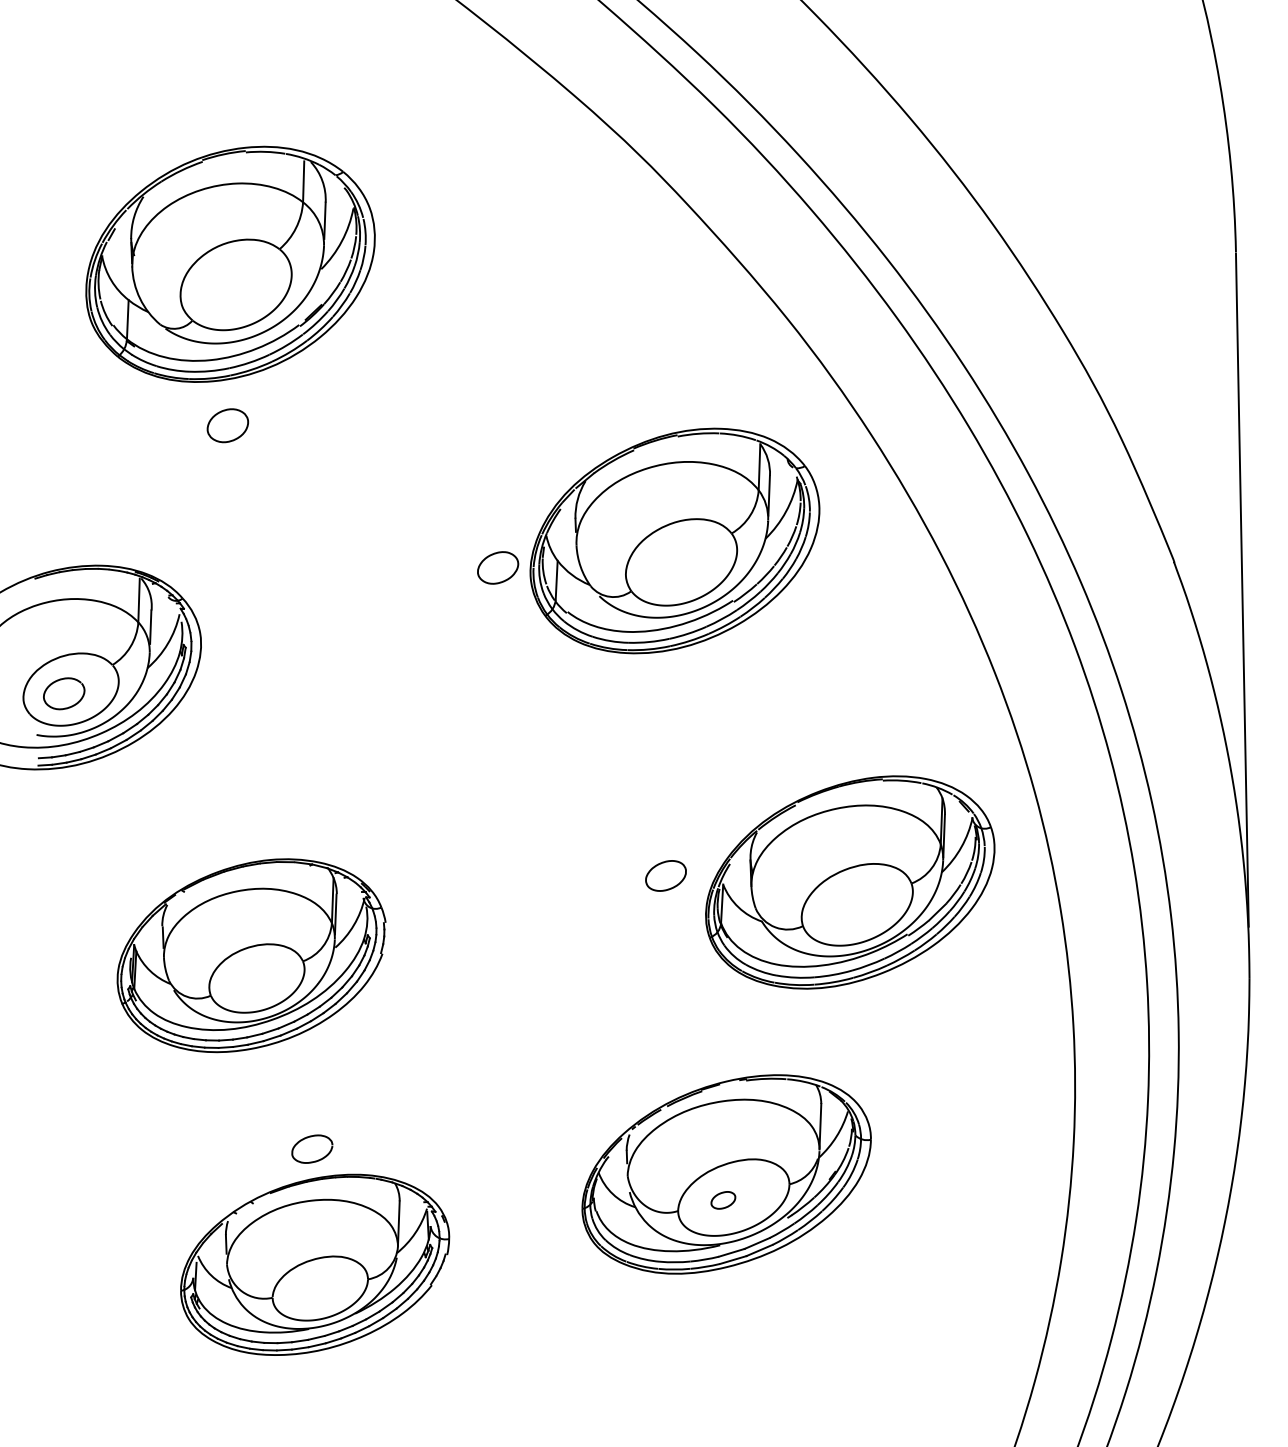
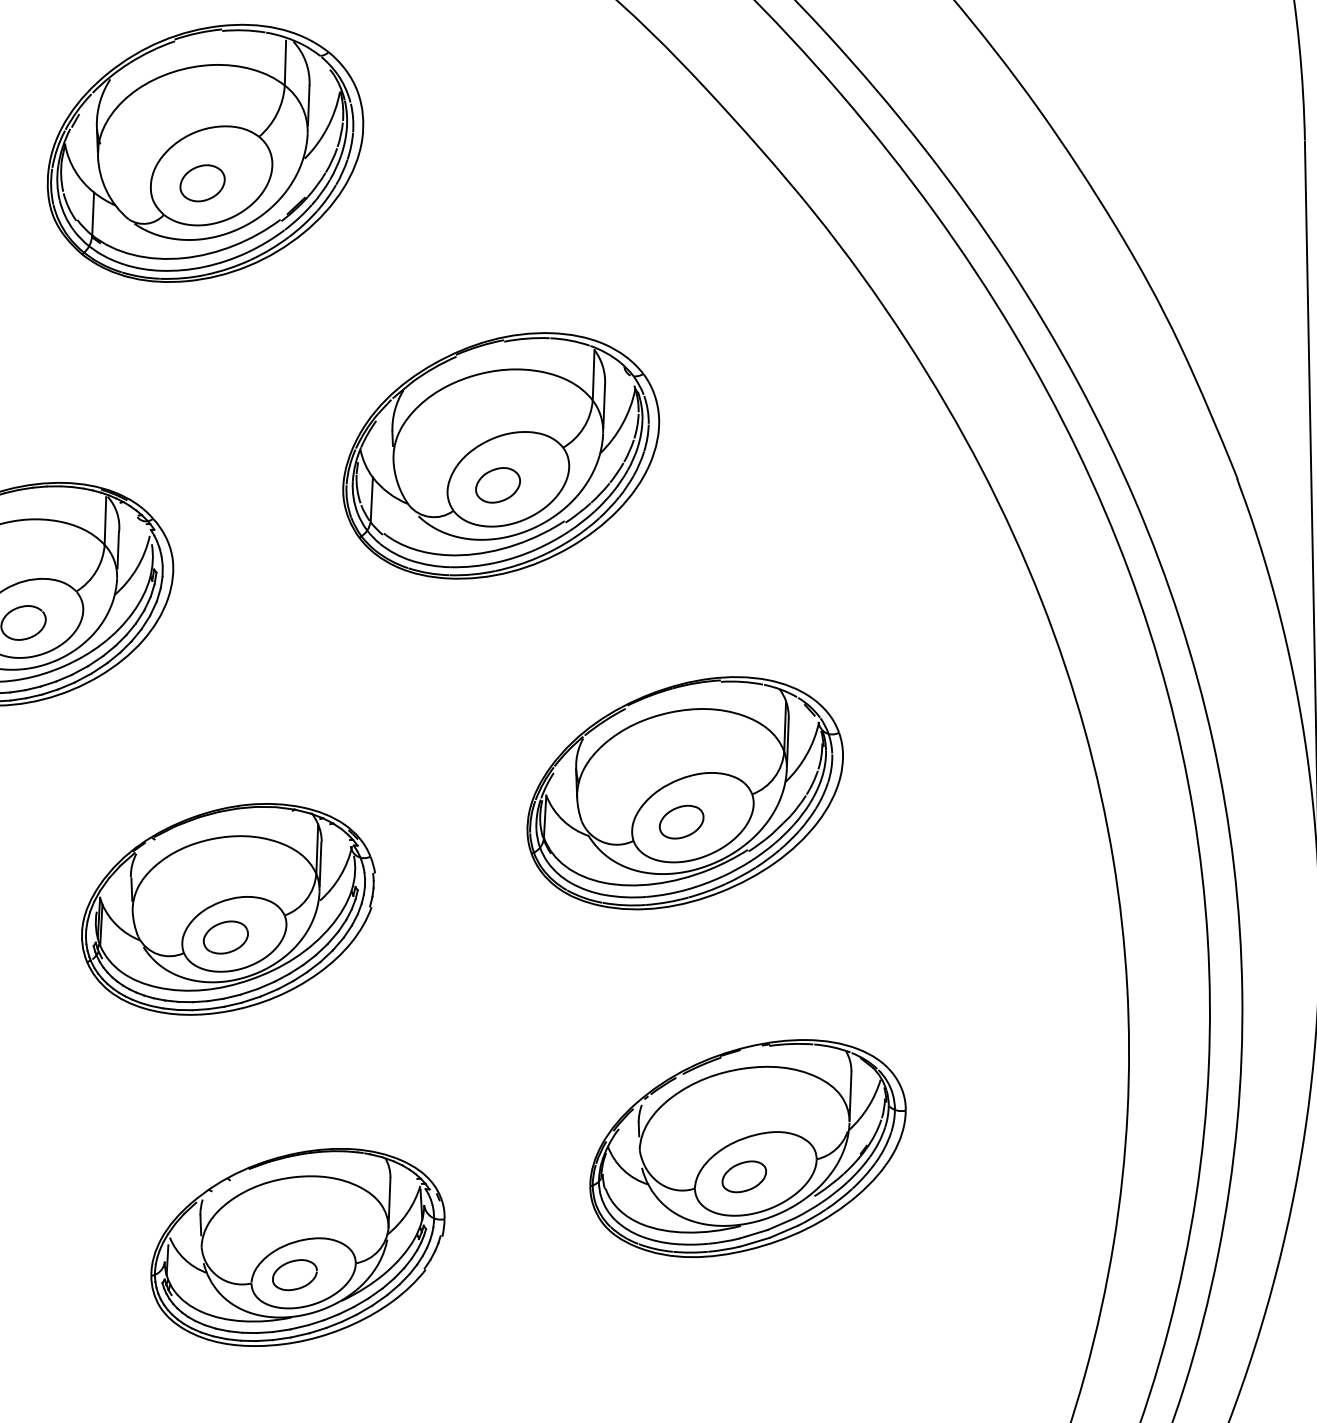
part: (227, 425) -> (202, 183), moved
part: (674, 540) -> (500, 455), moved
part: (850, 882) -> (685, 793), moved
part: (249, 981) -> (226, 937), added
curve: (311, 1137) -> (294, 1262), moved
part: (723, 1200) -> (744, 1177), size x1.67

